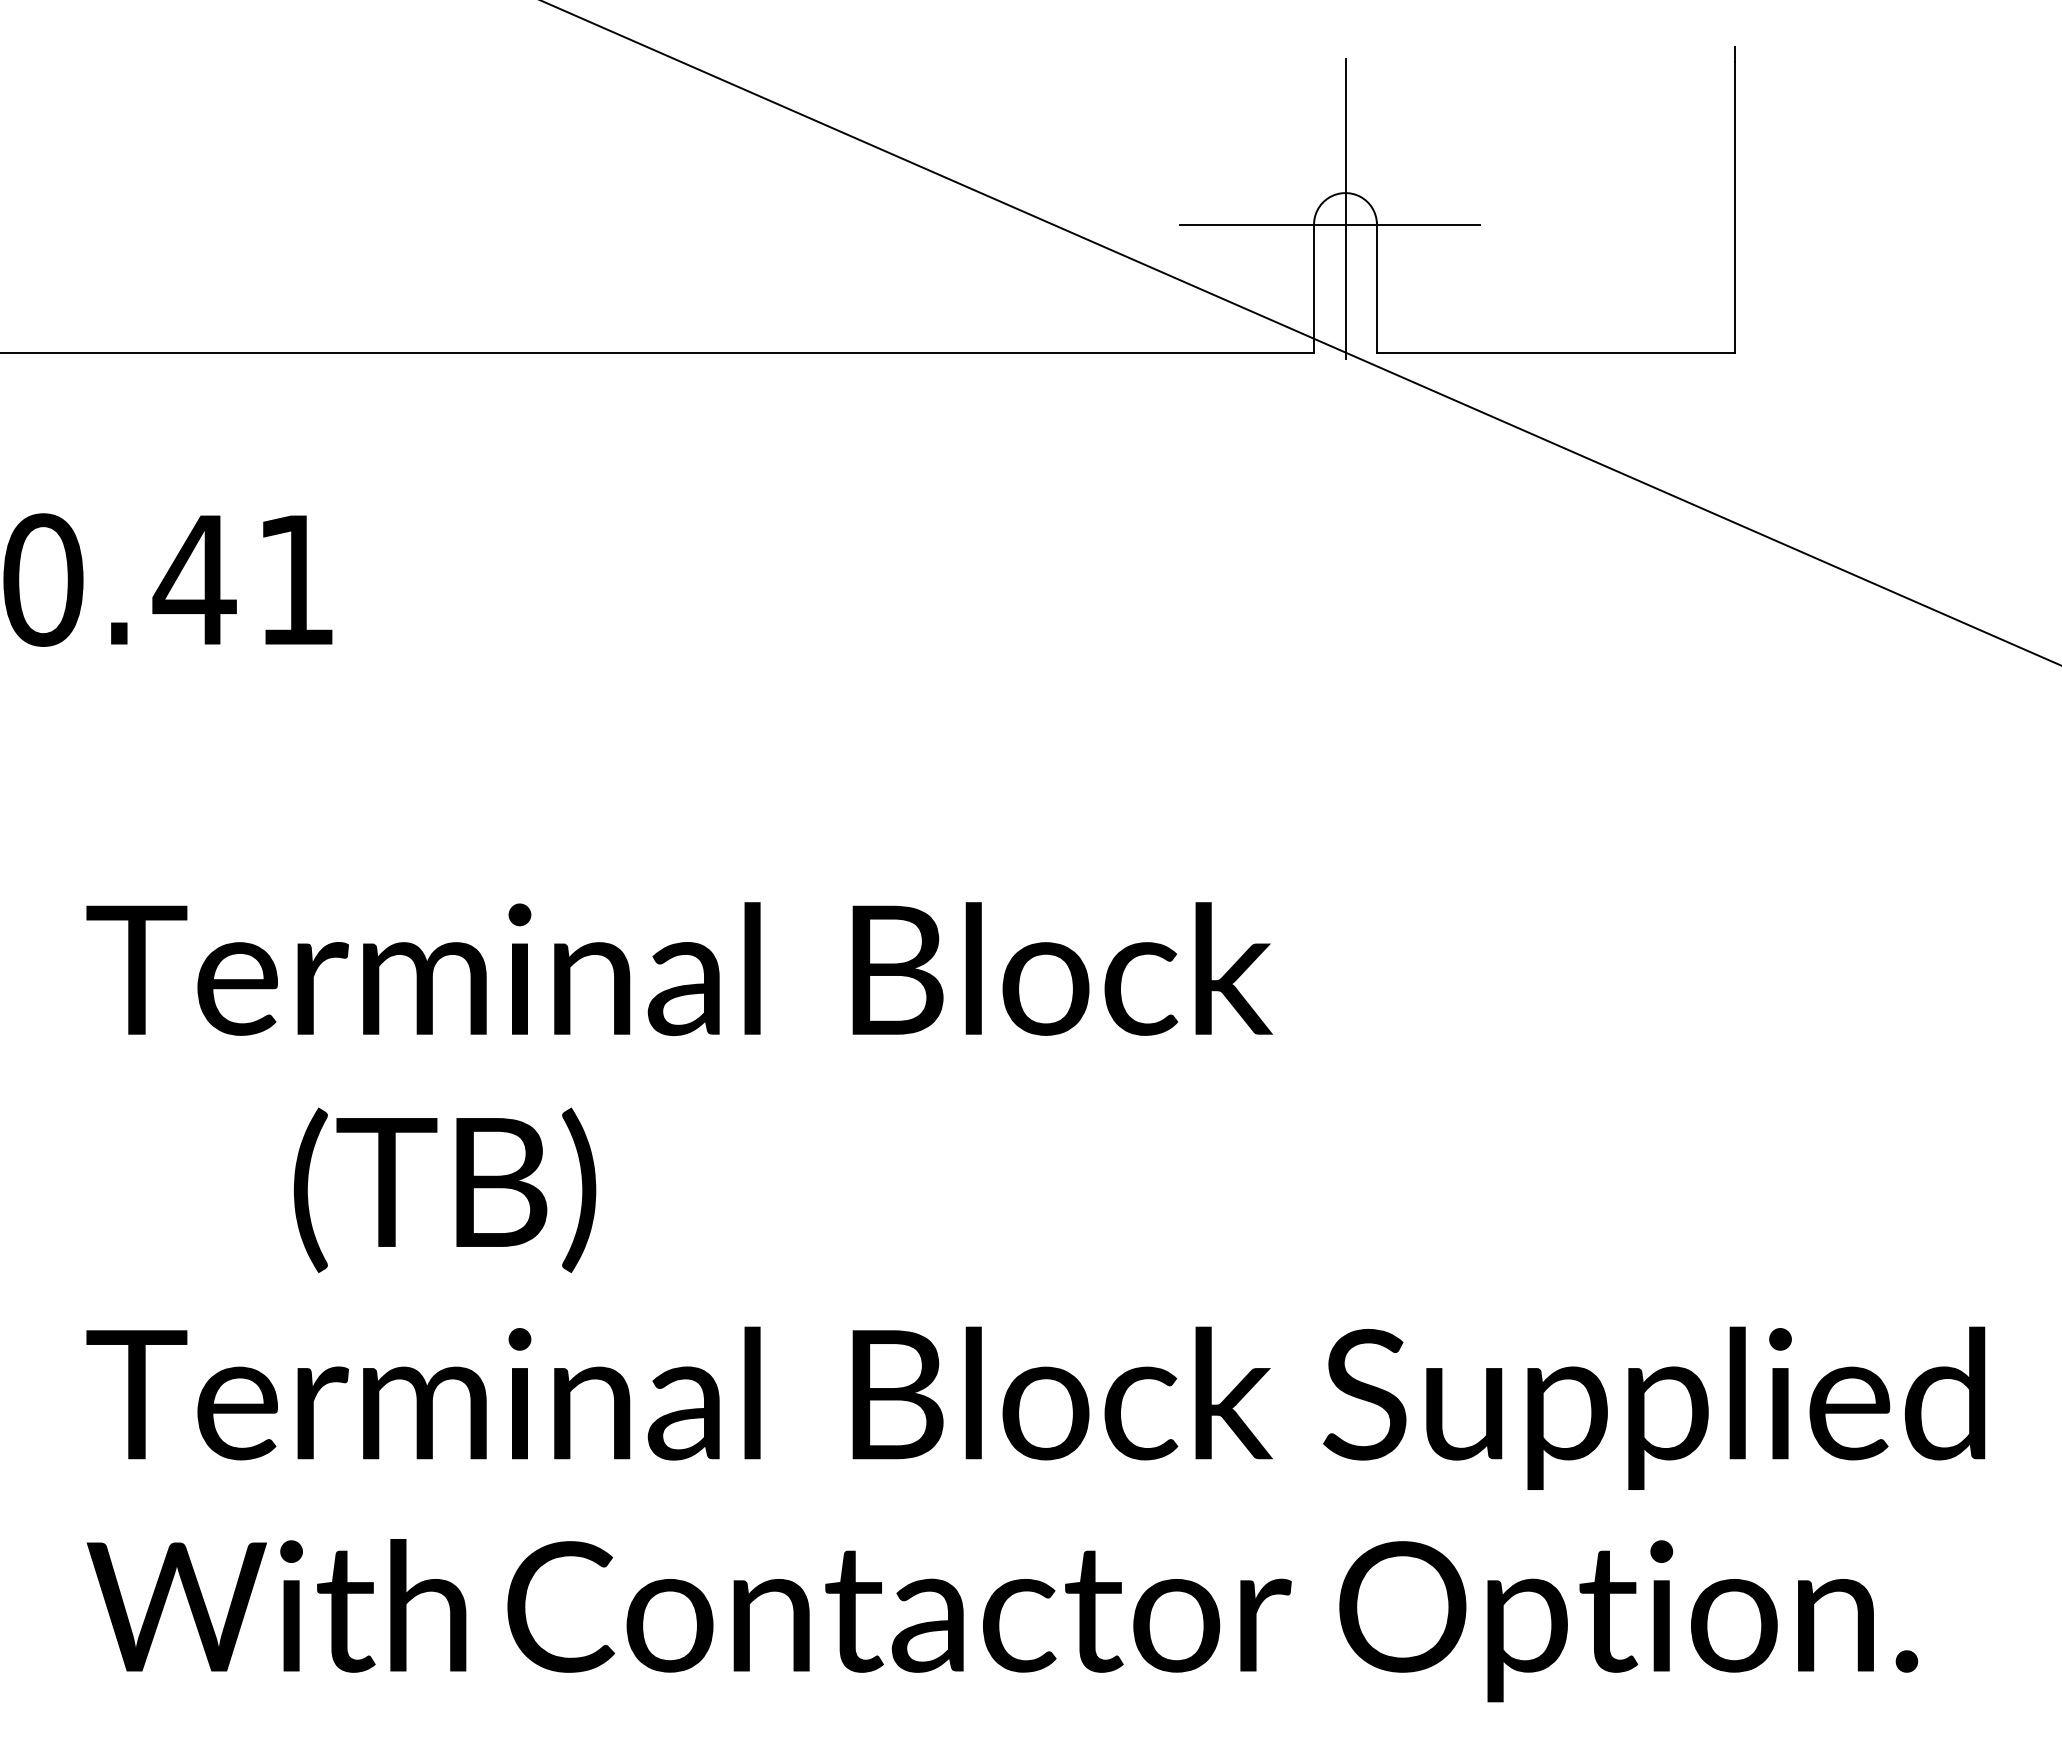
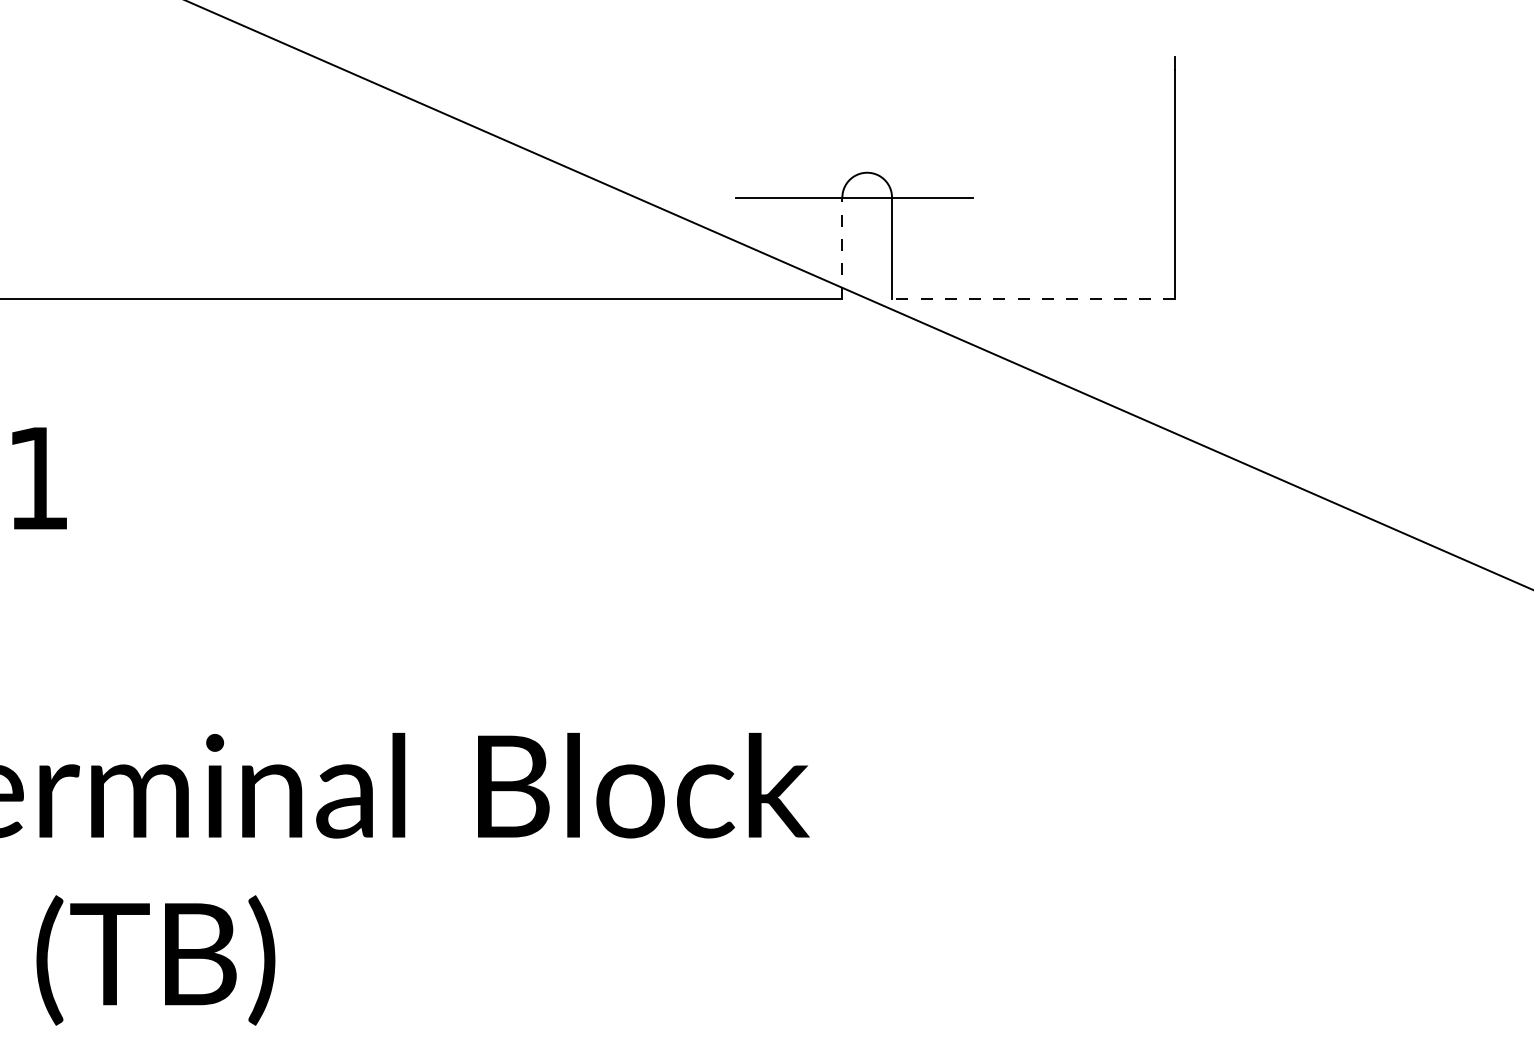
line: (1345, 208) -> (867, 184), removed
line: (1314, 289) -> (842, 248), solid -> dashed
line: (1555, 353) -> (1033, 299), solid -> dashed

